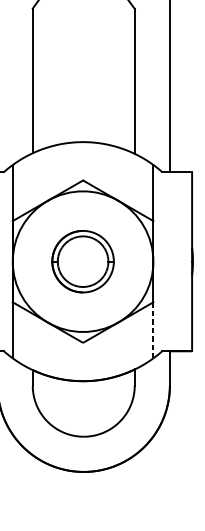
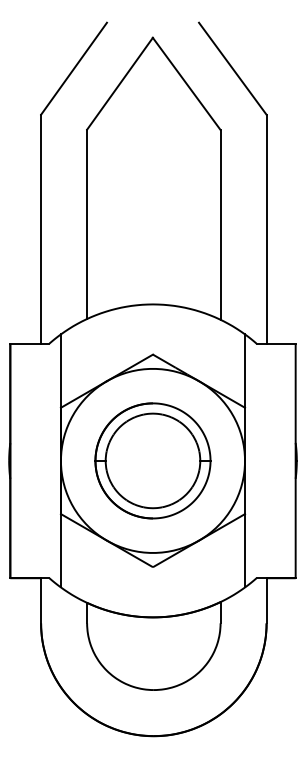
part: (82, 261) -> (152, 460), size x1.43
line: (153, 330) -> (245, 550), dashed -> solid

